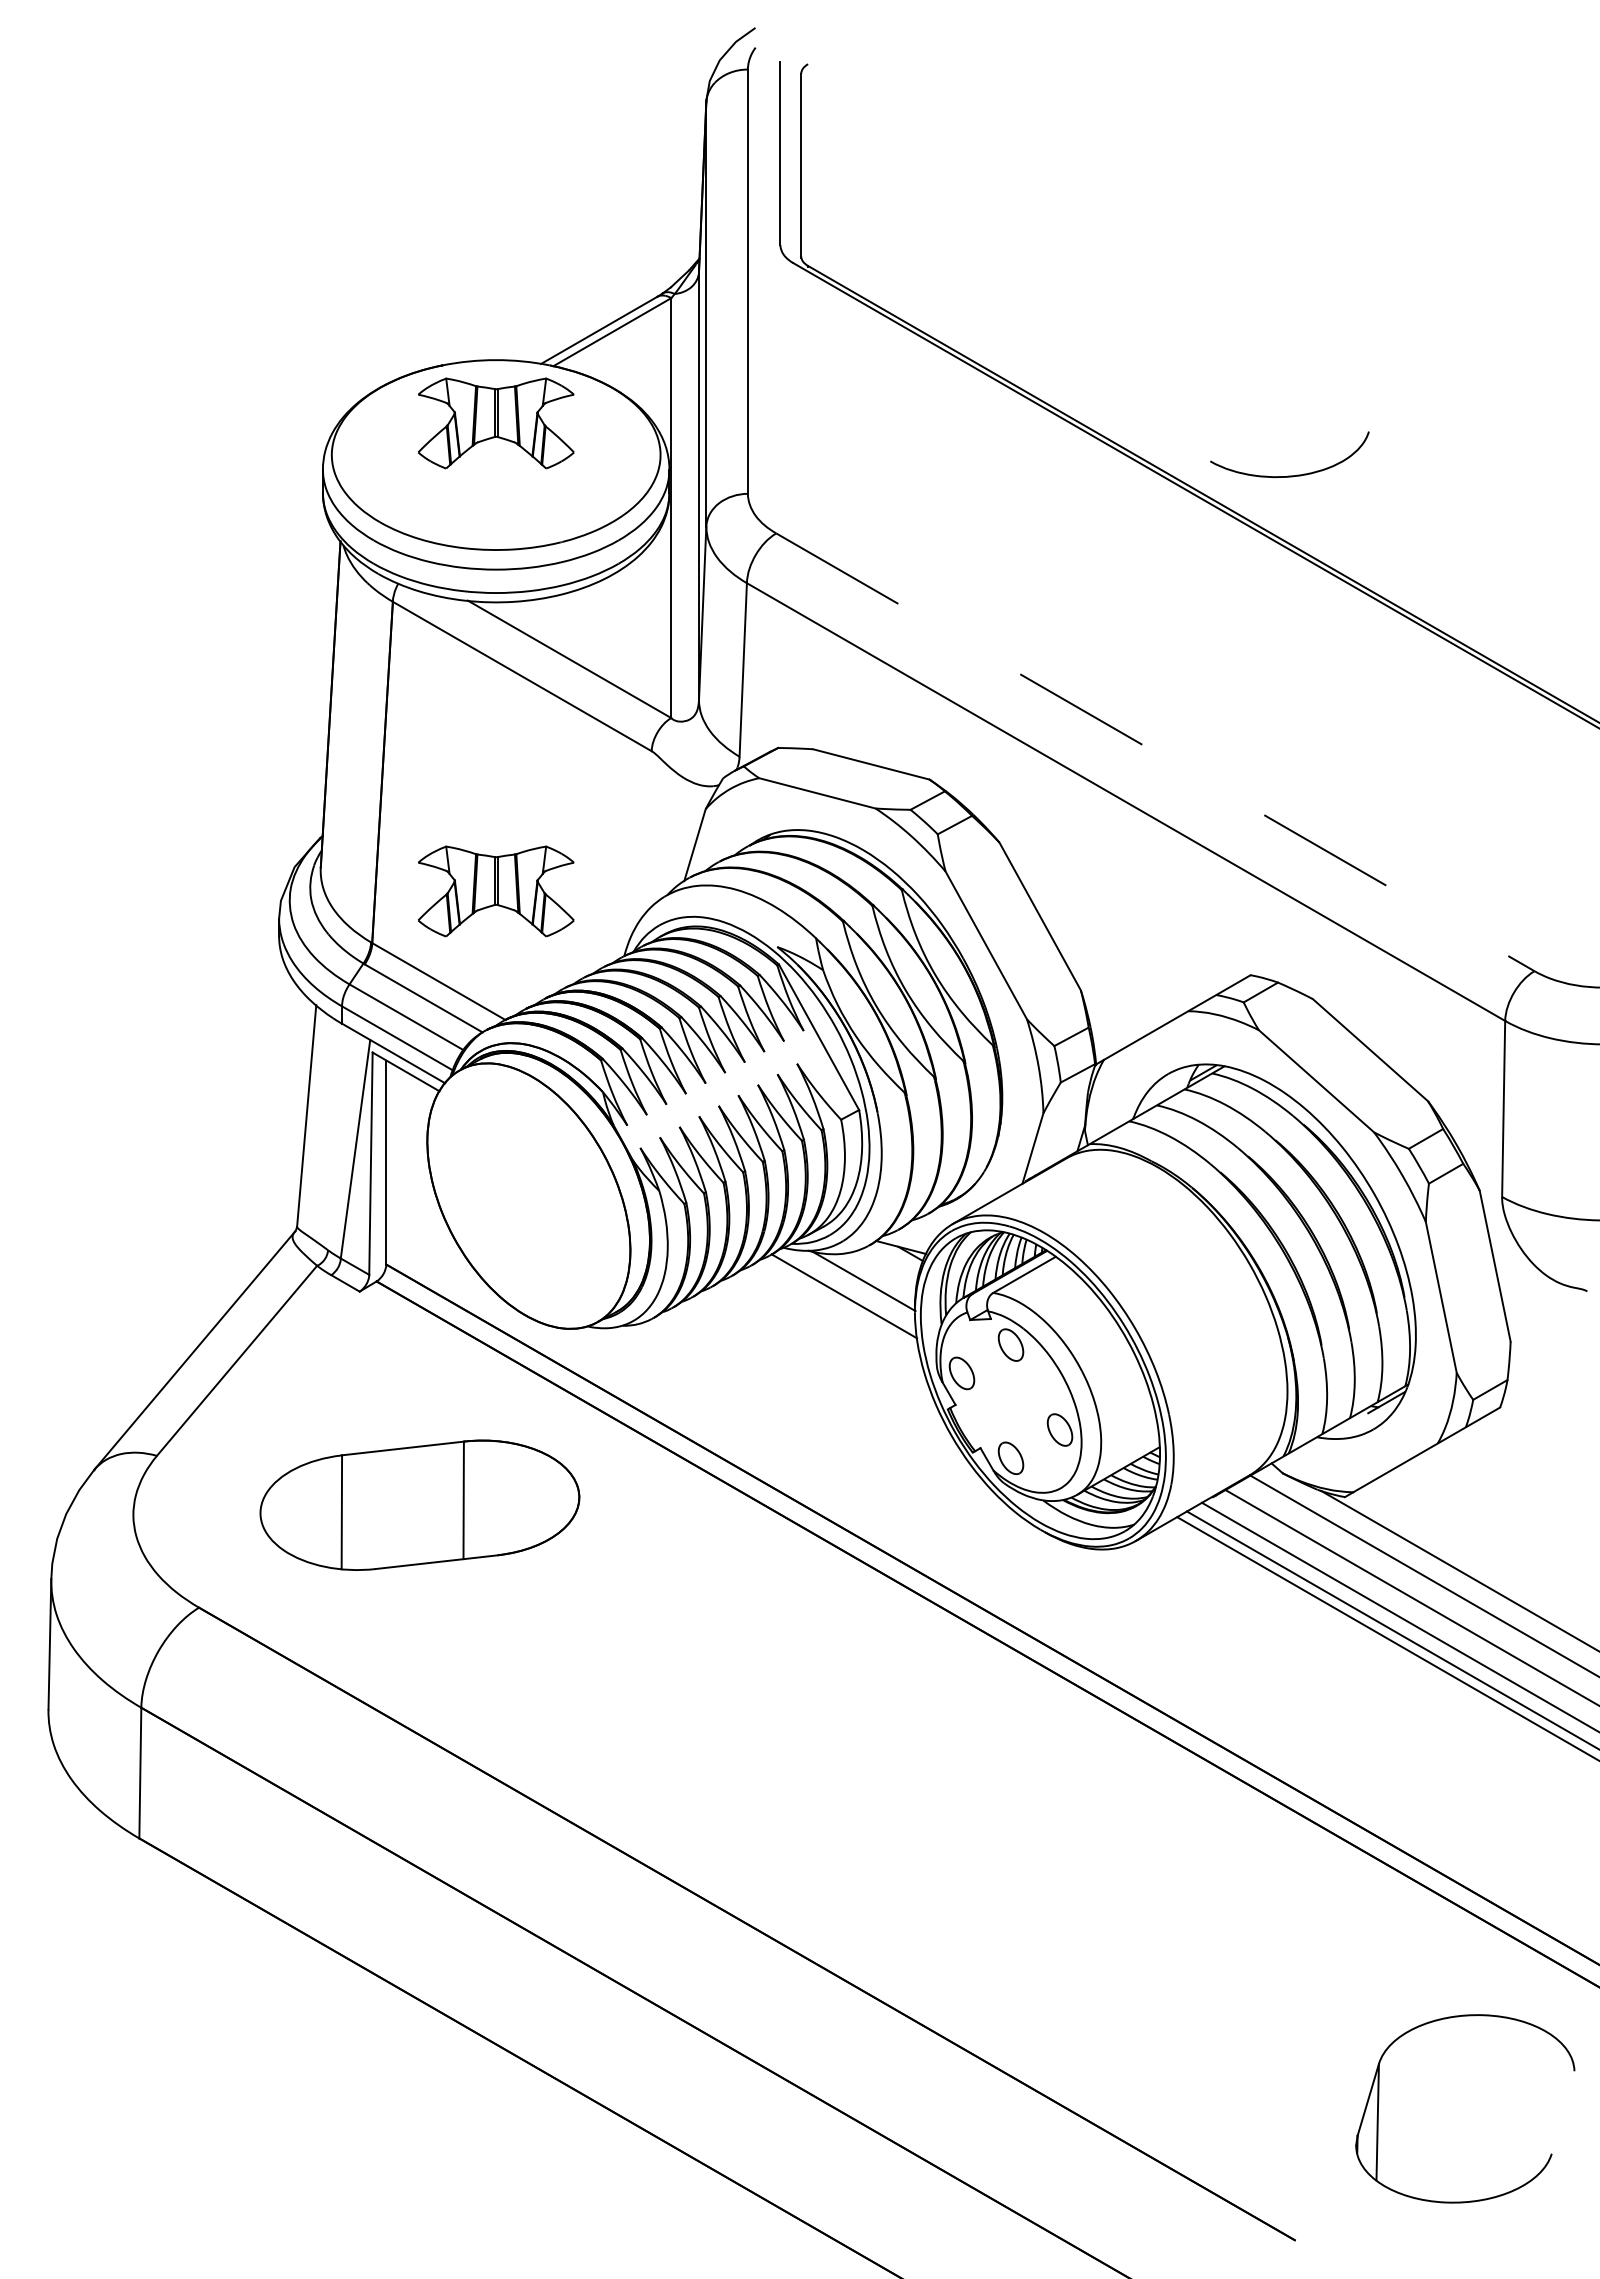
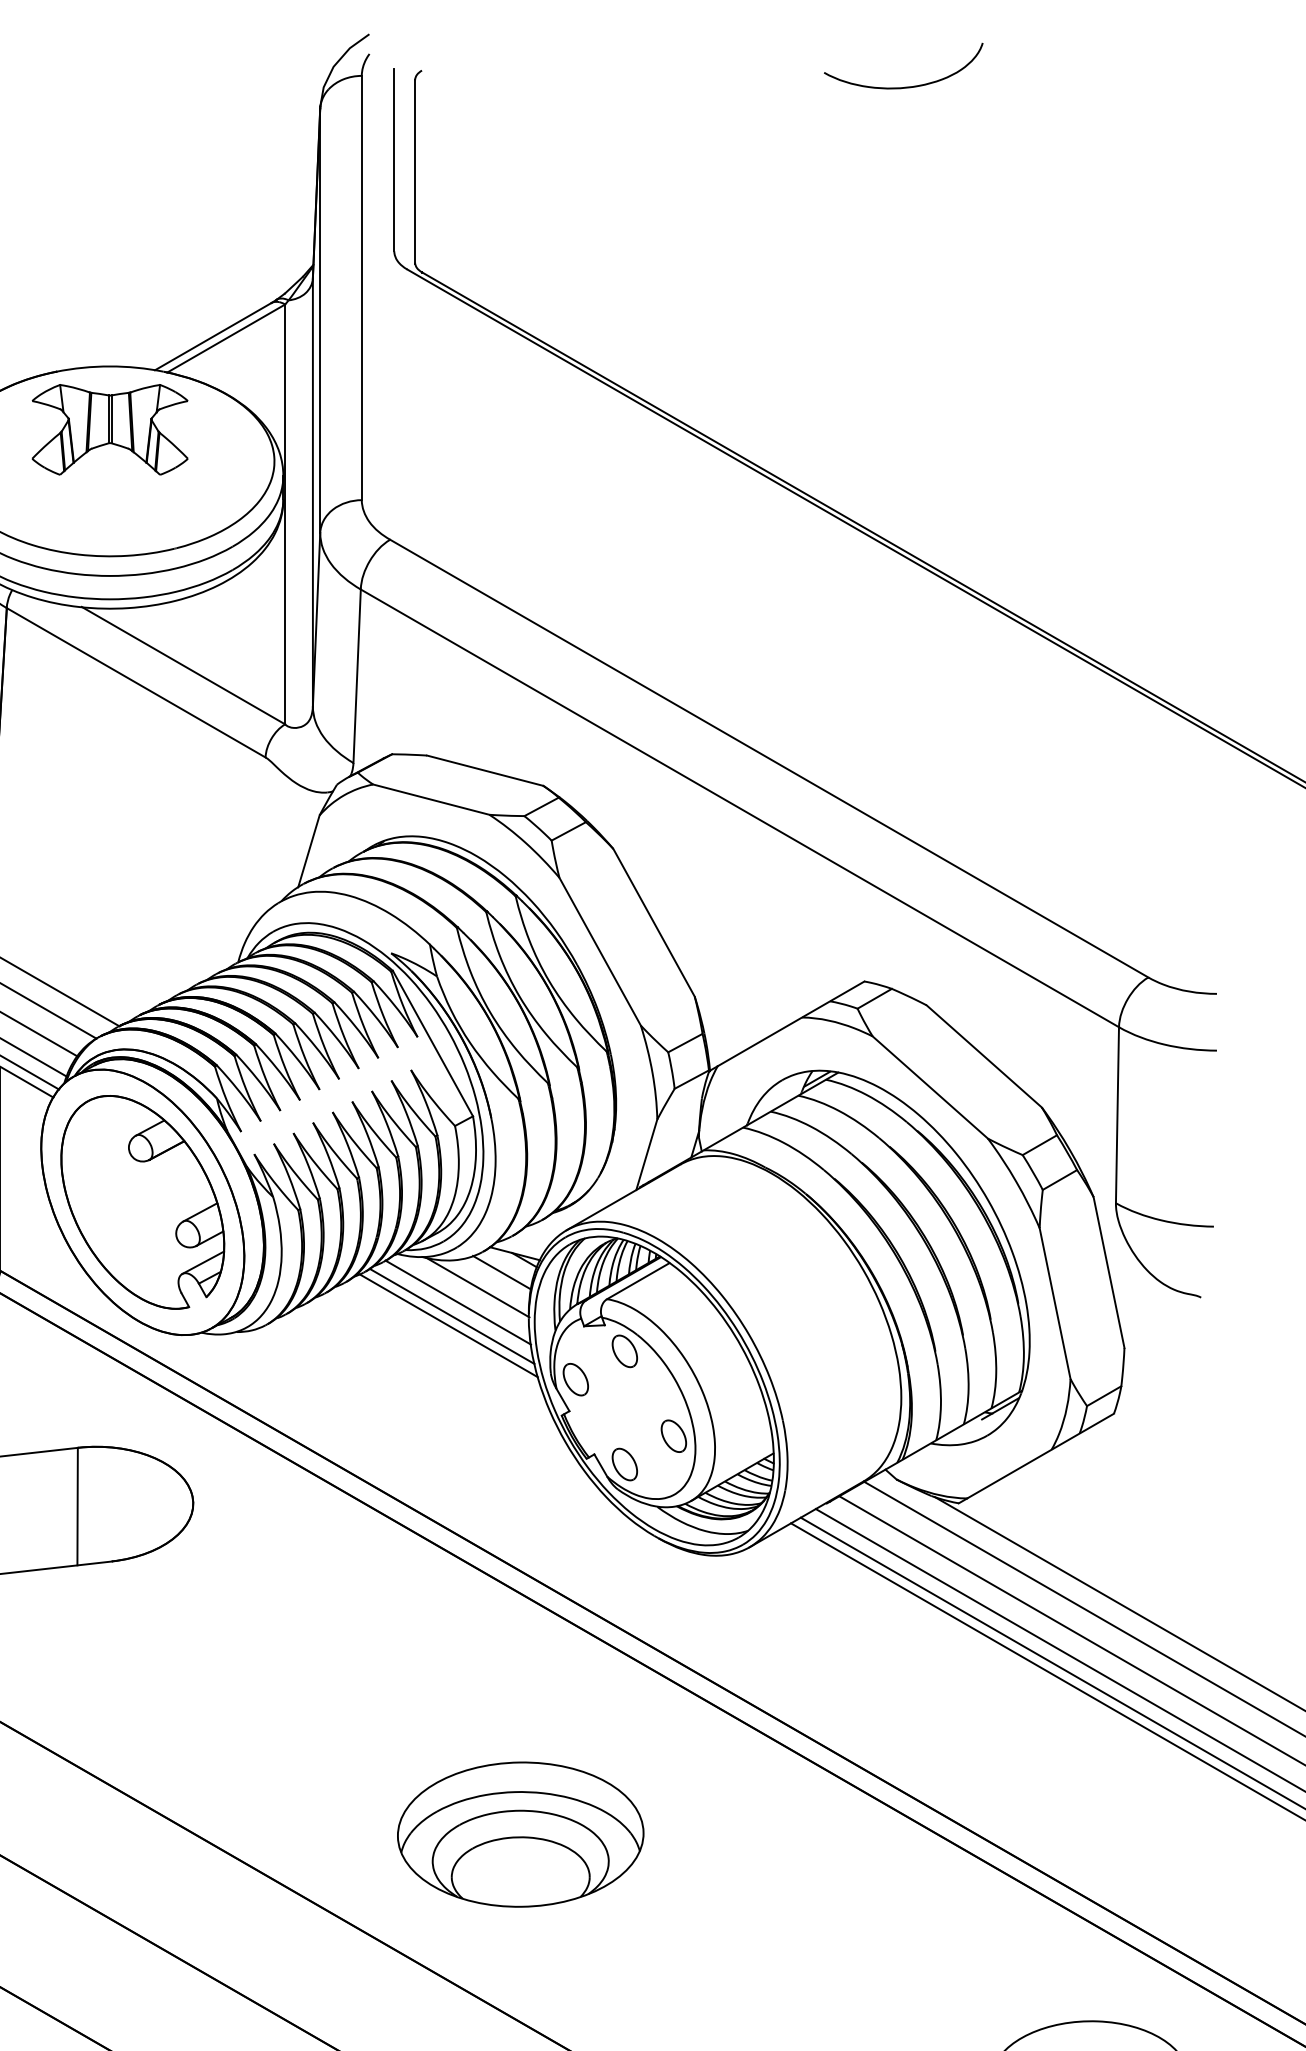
curve: (1289, 475) -> (903, 86), moved
line: (1155, 752) -> (769, 758), dashed -> solid
part: (496, 891) -> (110, 897), removed
part: (528, 1195) -> (142, 1201), added
line: (888, 1266) -> (502, 1272), added
line: (837, 1309) -> (451, 1315), added
line: (834, 1319) -> (448, 1325), added
part: (906, 1828) -> (520, 1834), added

